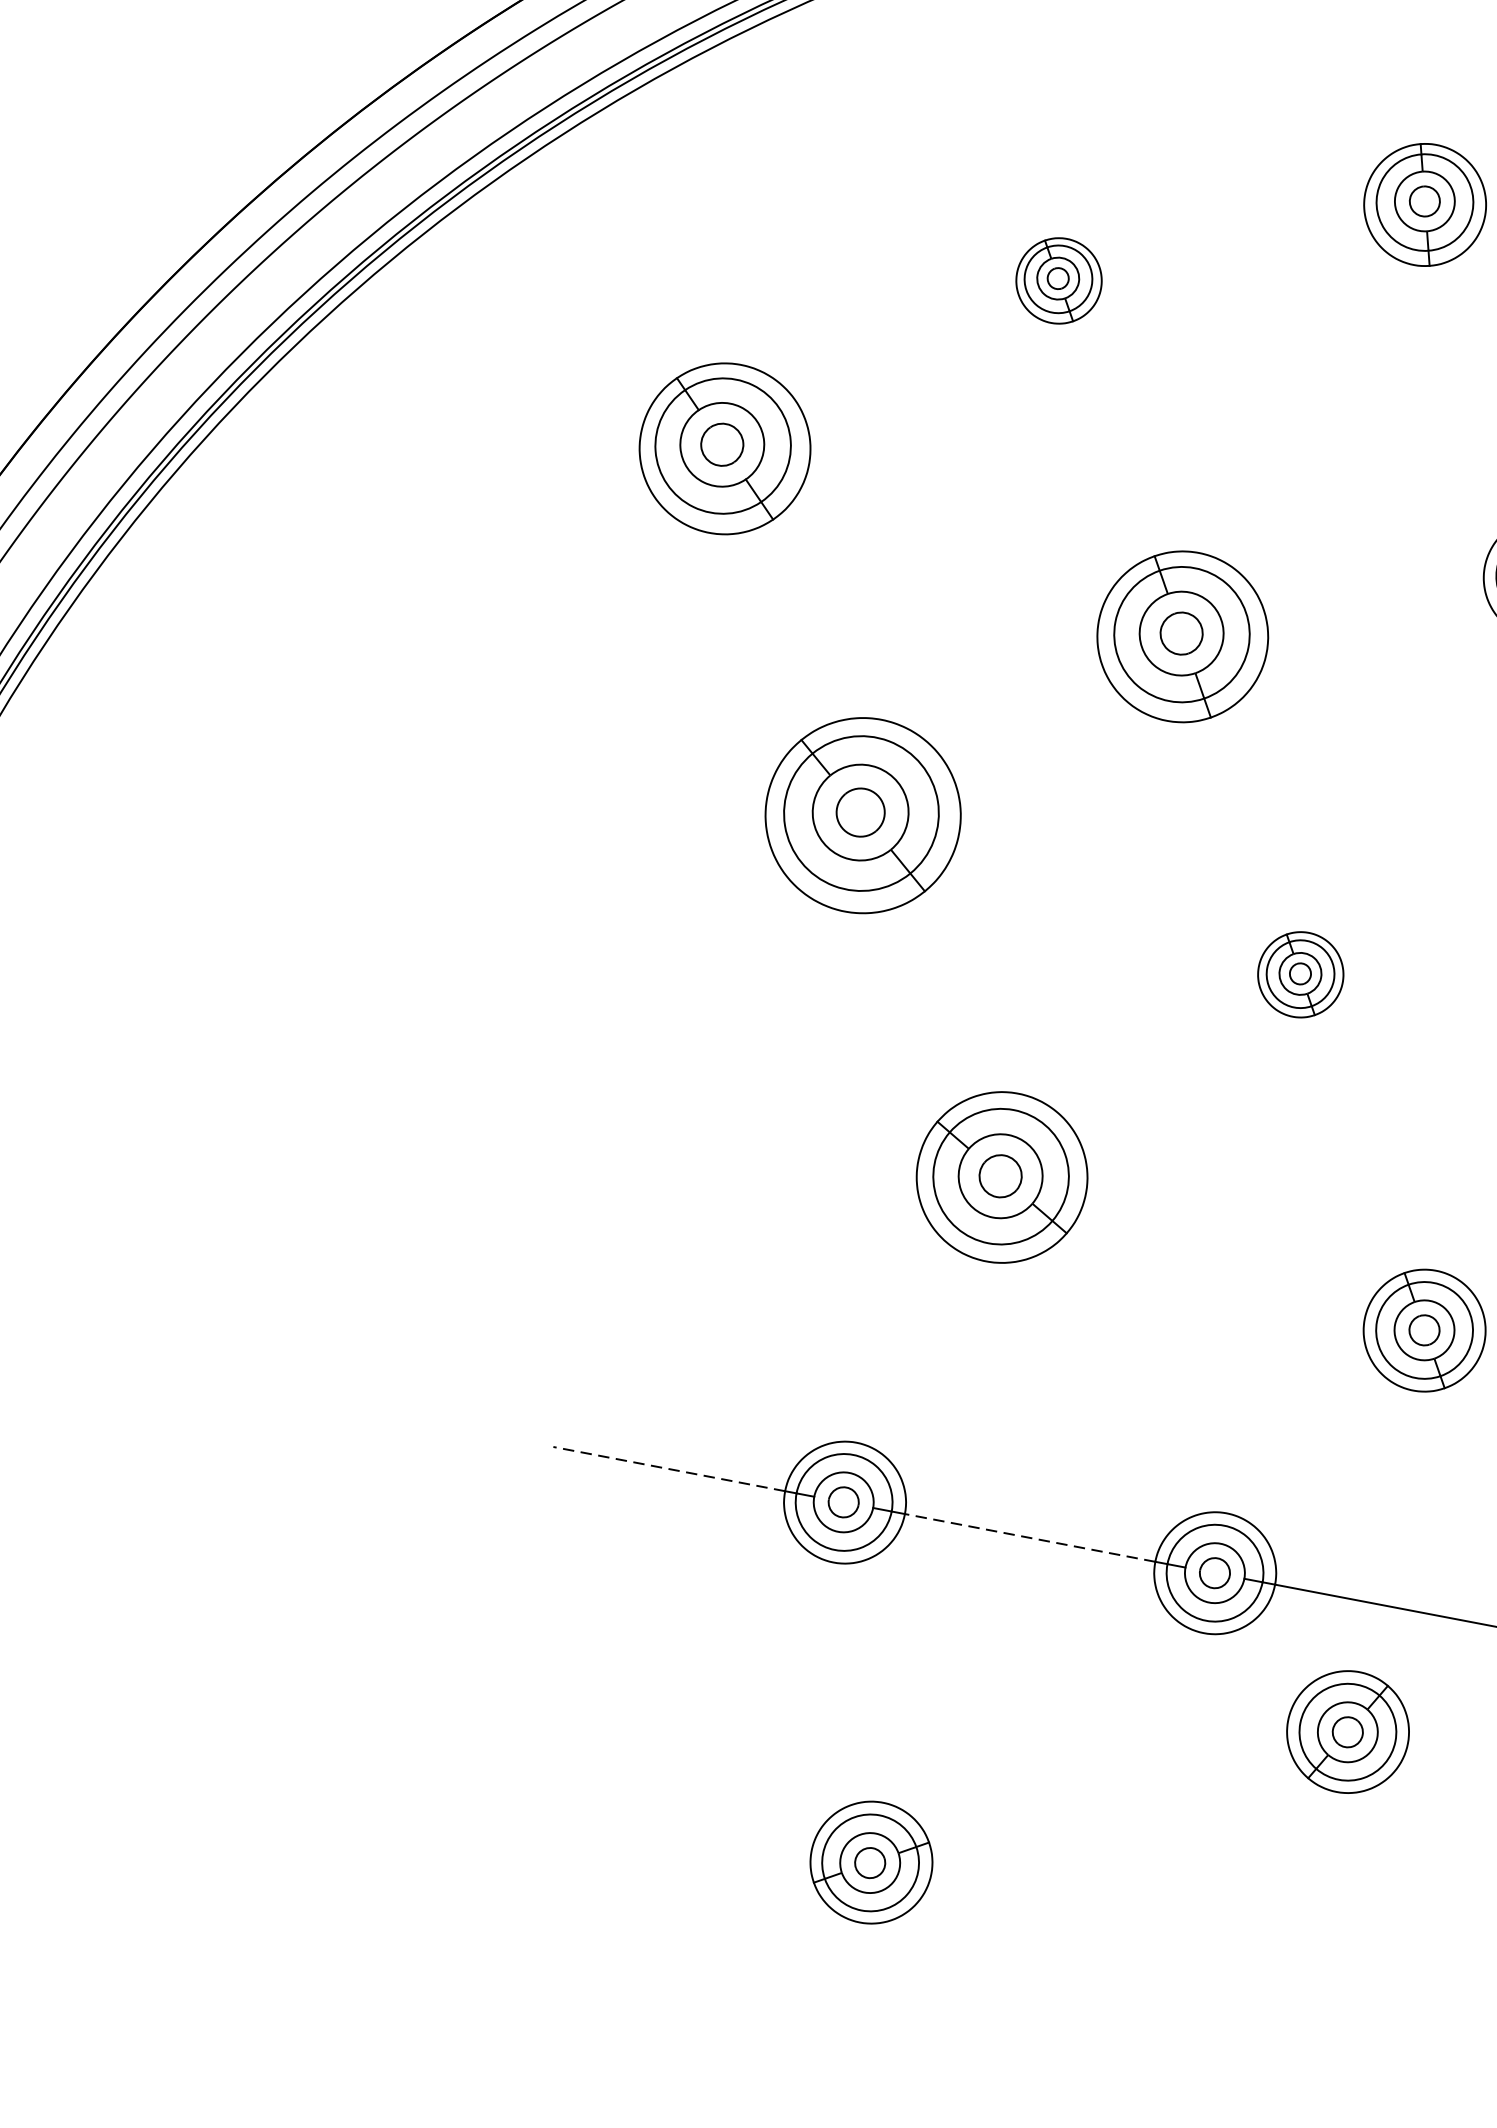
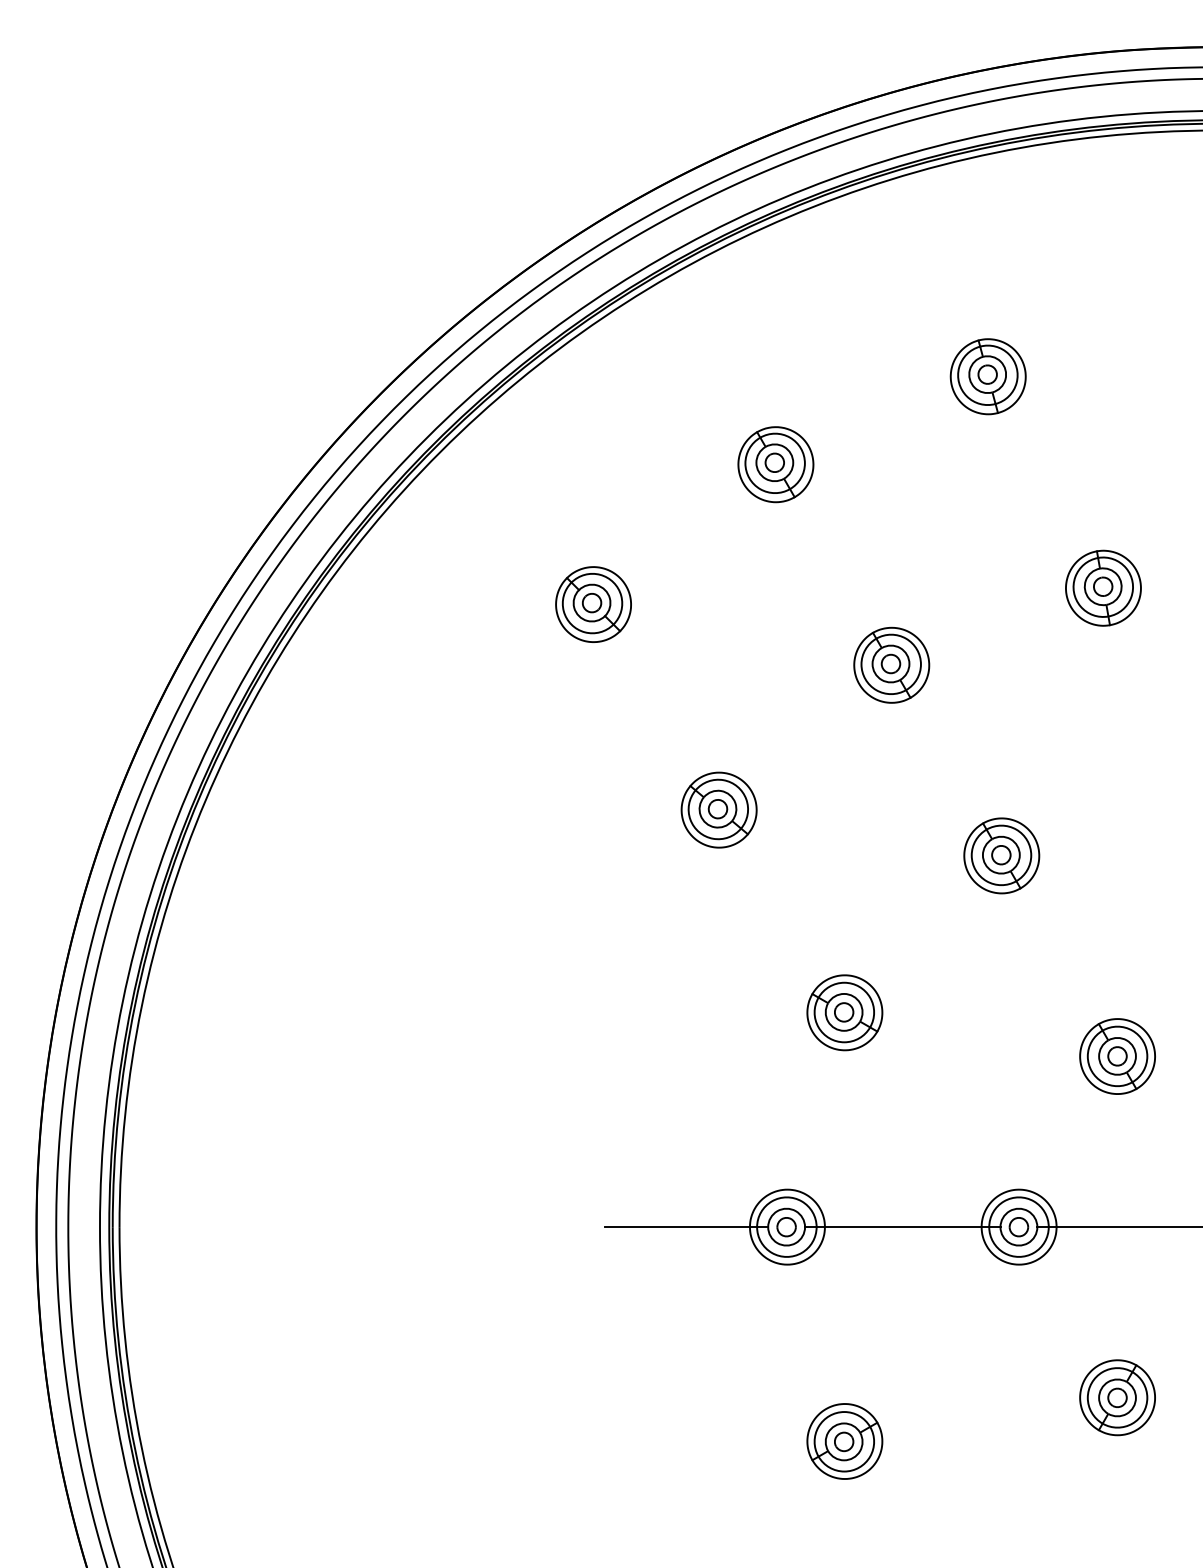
part: (1058, 280) -> (775, 464), size x1.43
part: (724, 448) -> (593, 604), size x0.71
part: (1182, 635) -> (891, 664), size x0.71
part: (862, 814) -> (718, 809), size x0.62
part: (1300, 974) -> (1001, 855), size x1.43
part: (1001, 1177) -> (844, 1012), size x0.71
line: (669, 1469) -> (677, 1227), dashed -> solid
line: (1028, 1538) -> (902, 1227), dashed -> solid
part: (1347, 1731) -> (1117, 1397), moved

